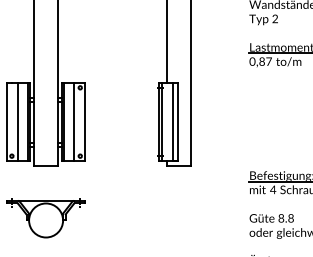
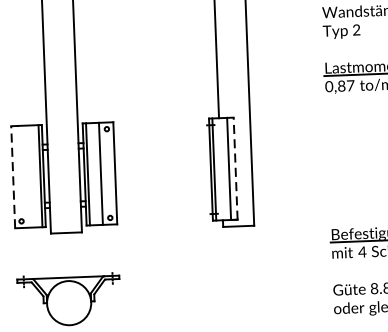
line: (6, 121) -> (12, 176), solid -> dashed
line: (17, 121) -> (27, 176), removed
line: (178, 121) -> (236, 168), solid -> dashed

